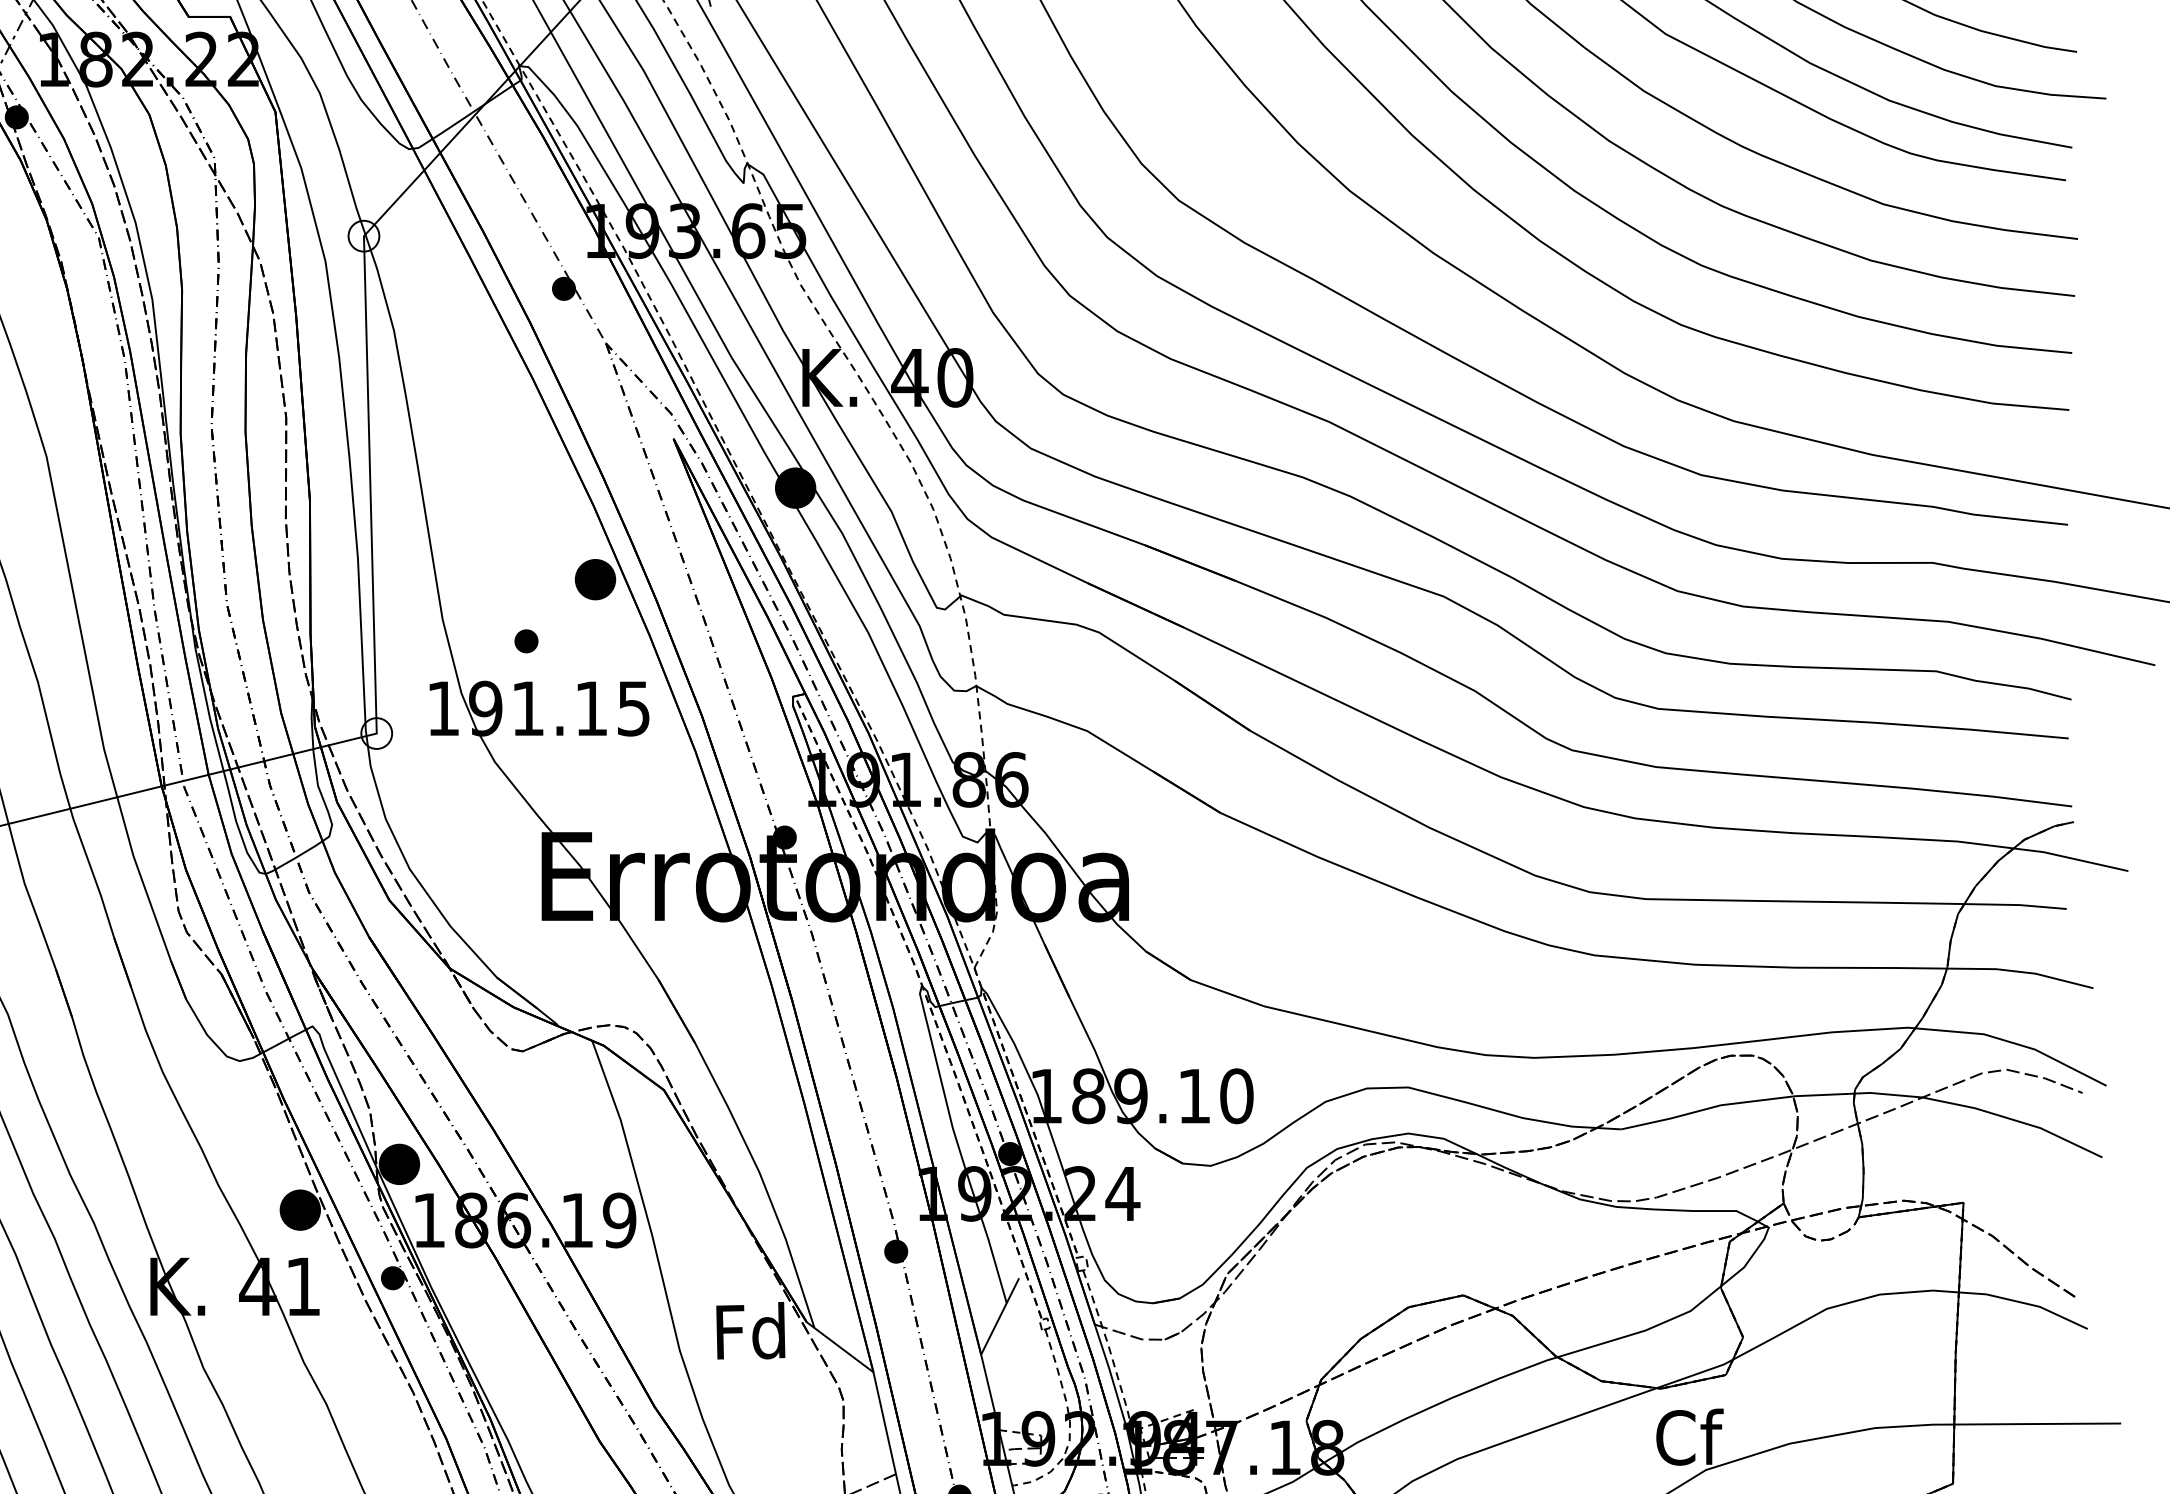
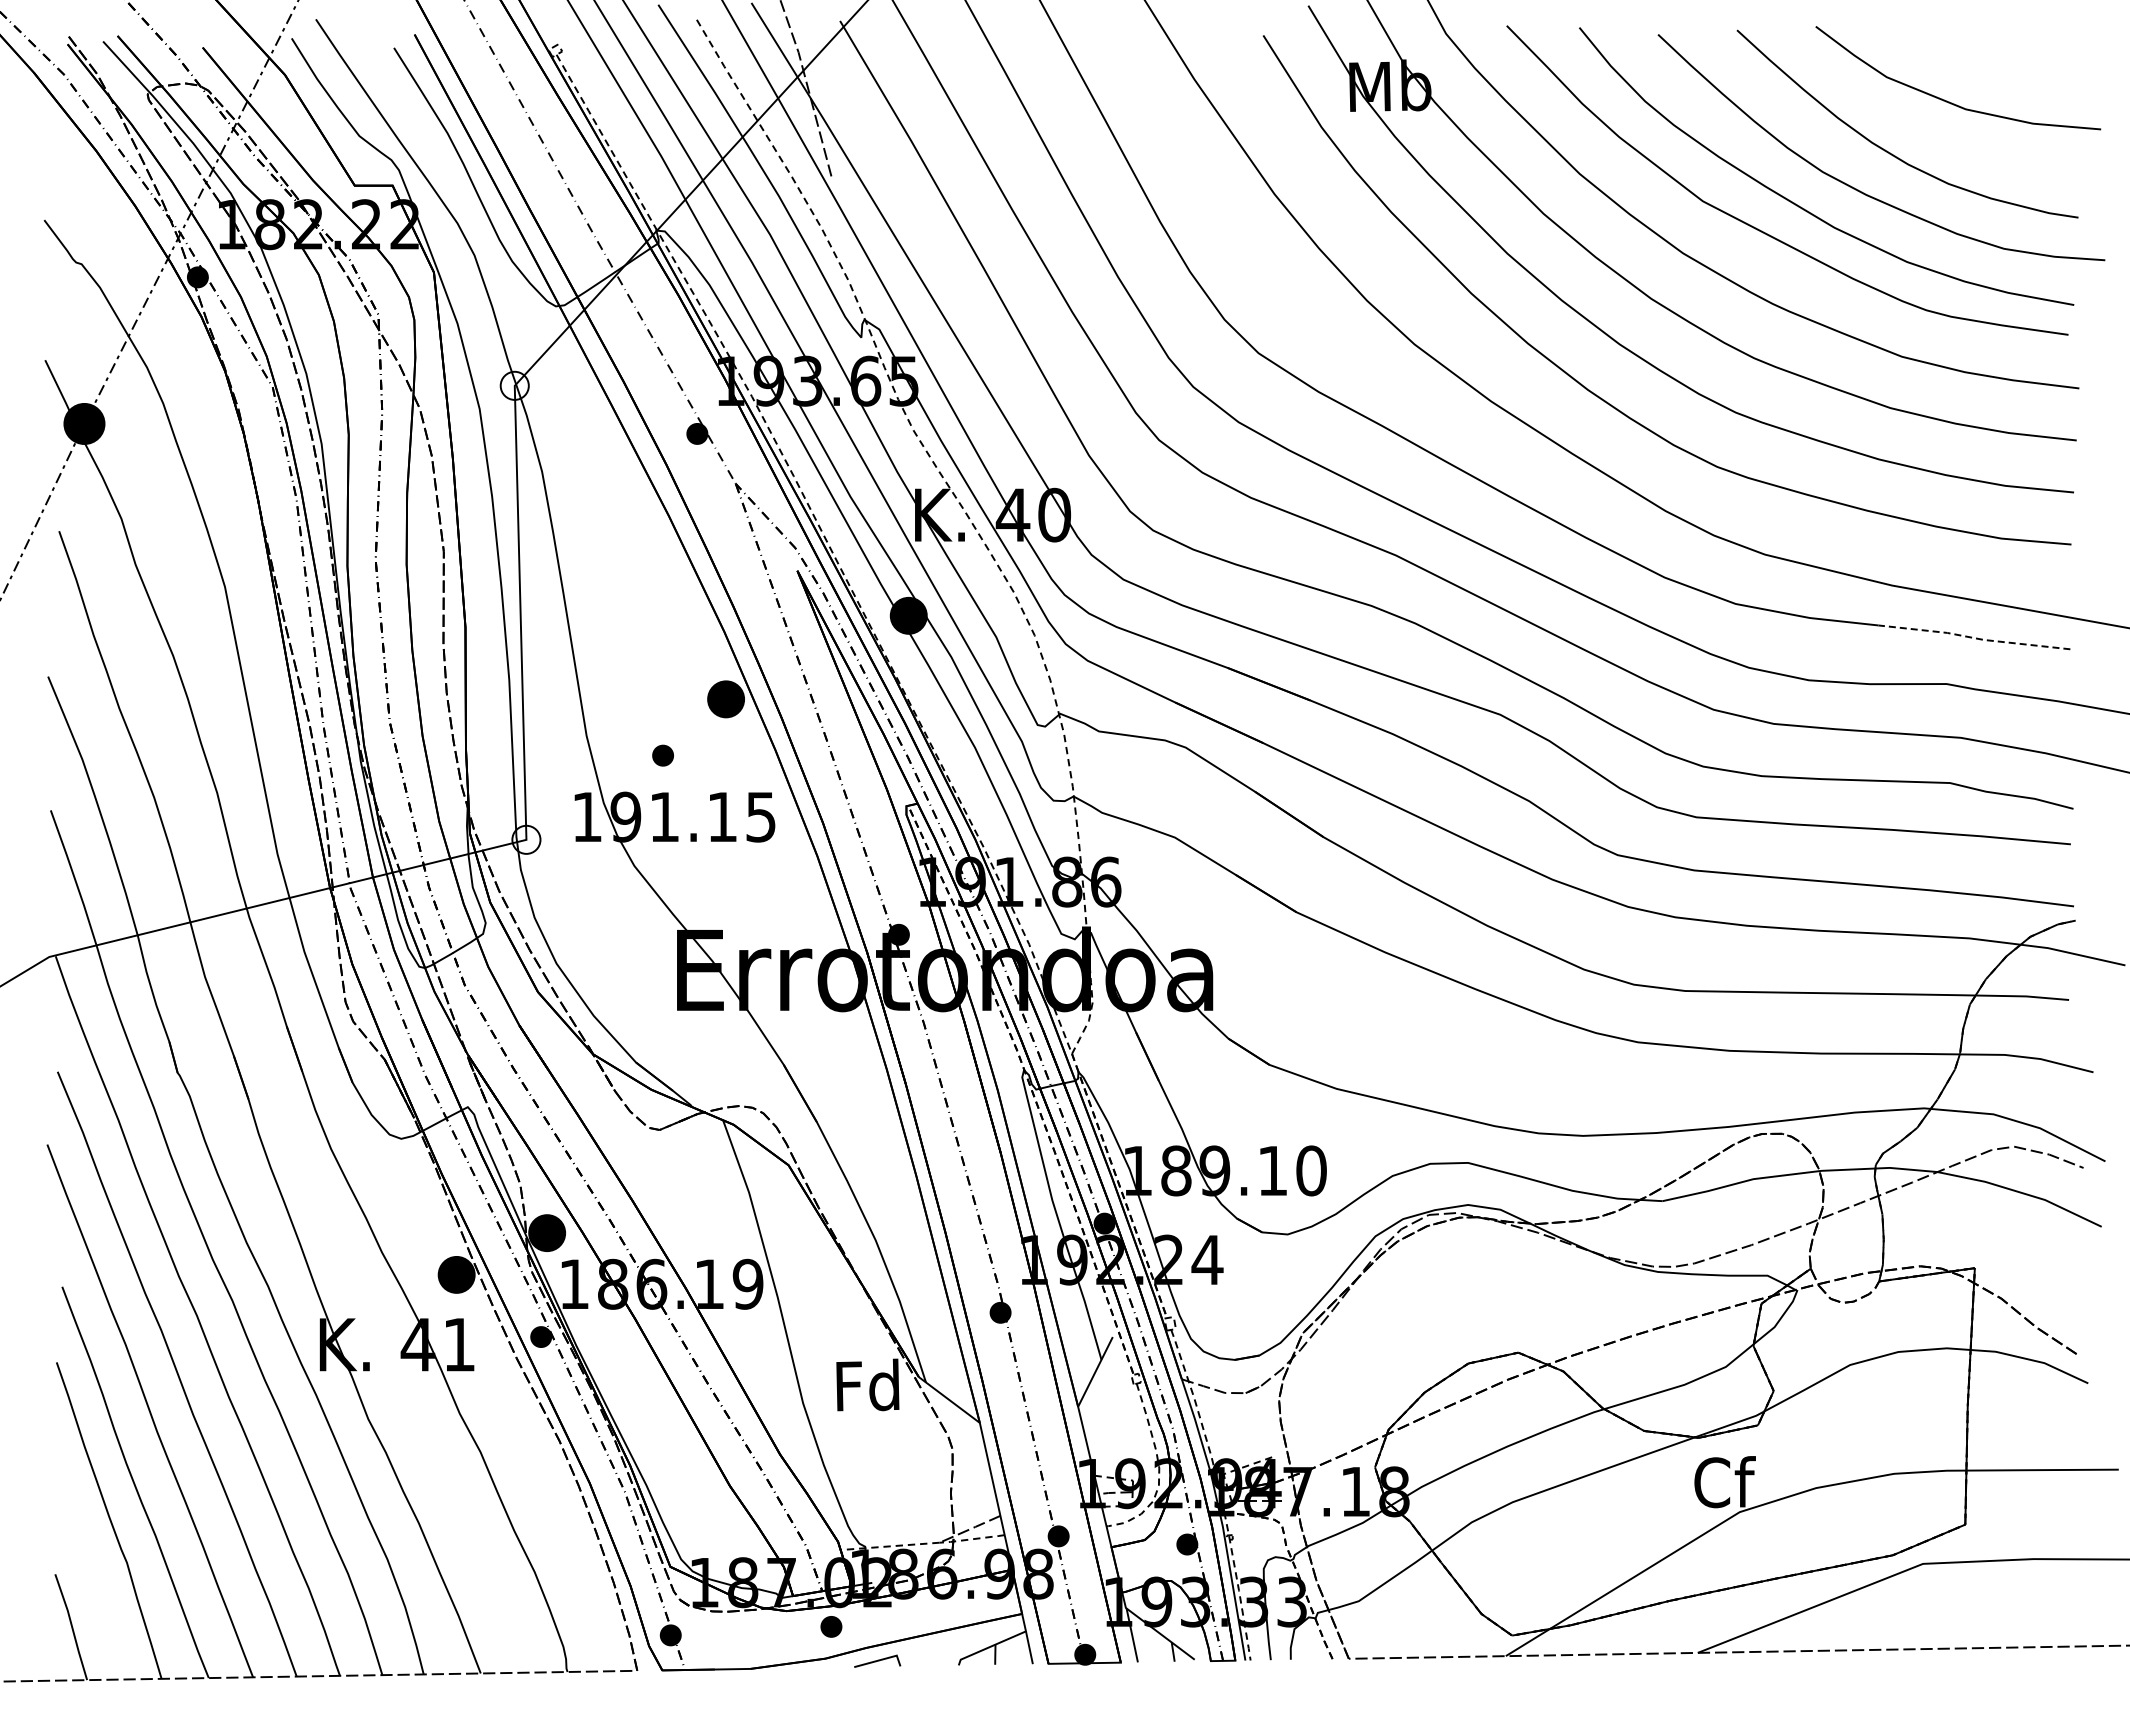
line: (1962, 511) -> (1973, 637), solid -> dashed

